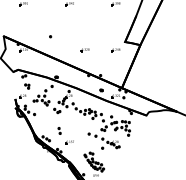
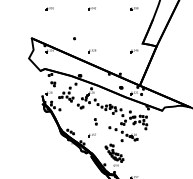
part: (85, 50) -> (92, 51), moved
part: (59, 130) -> (95, 121), moved

